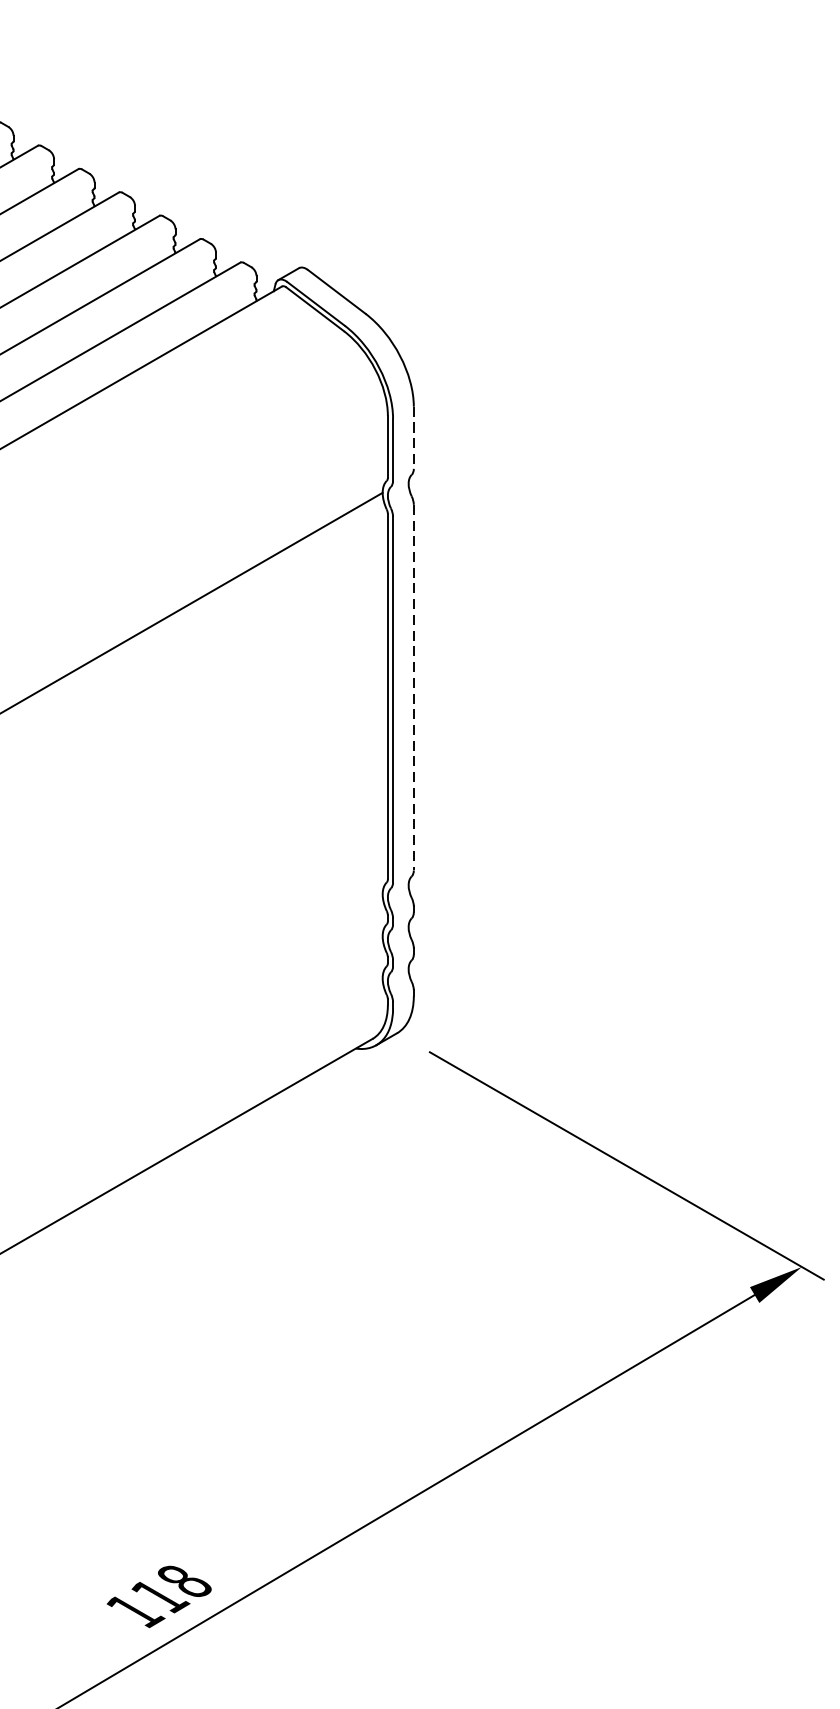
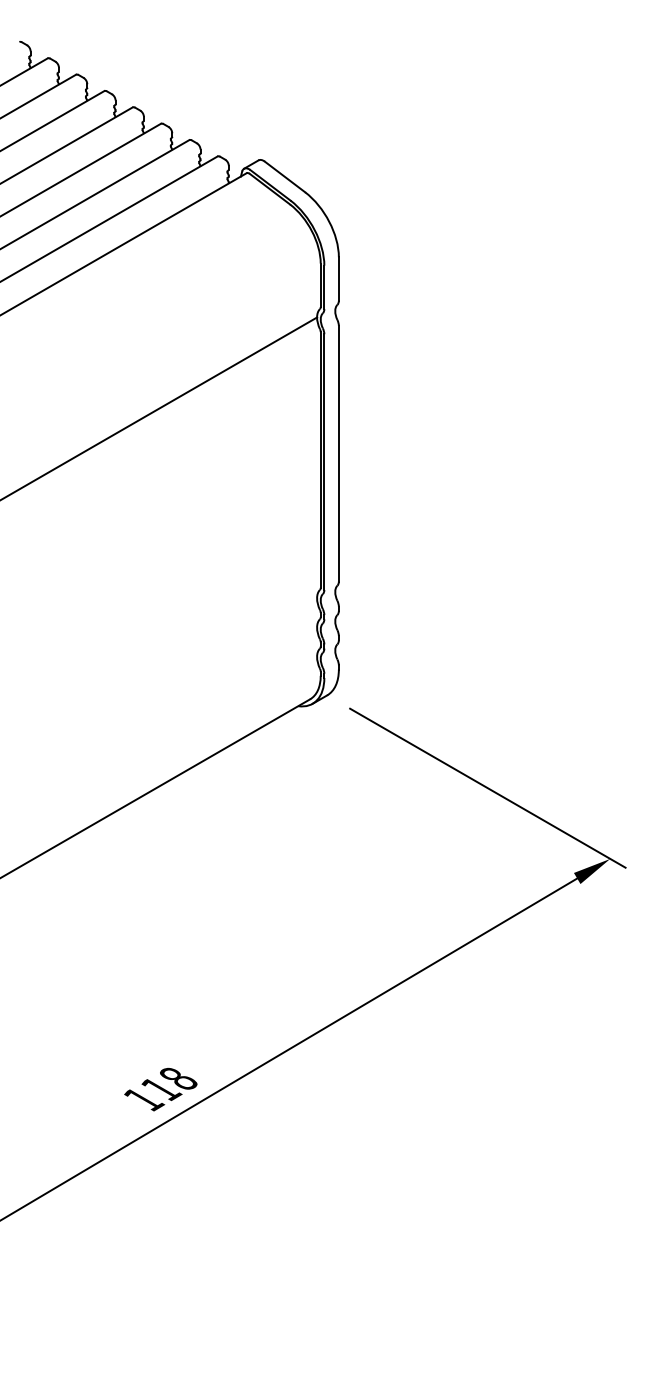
line: (413, 438) -> (338, 279), dashed -> solid
line: (413, 687) -> (338, 453), dashed -> solid

